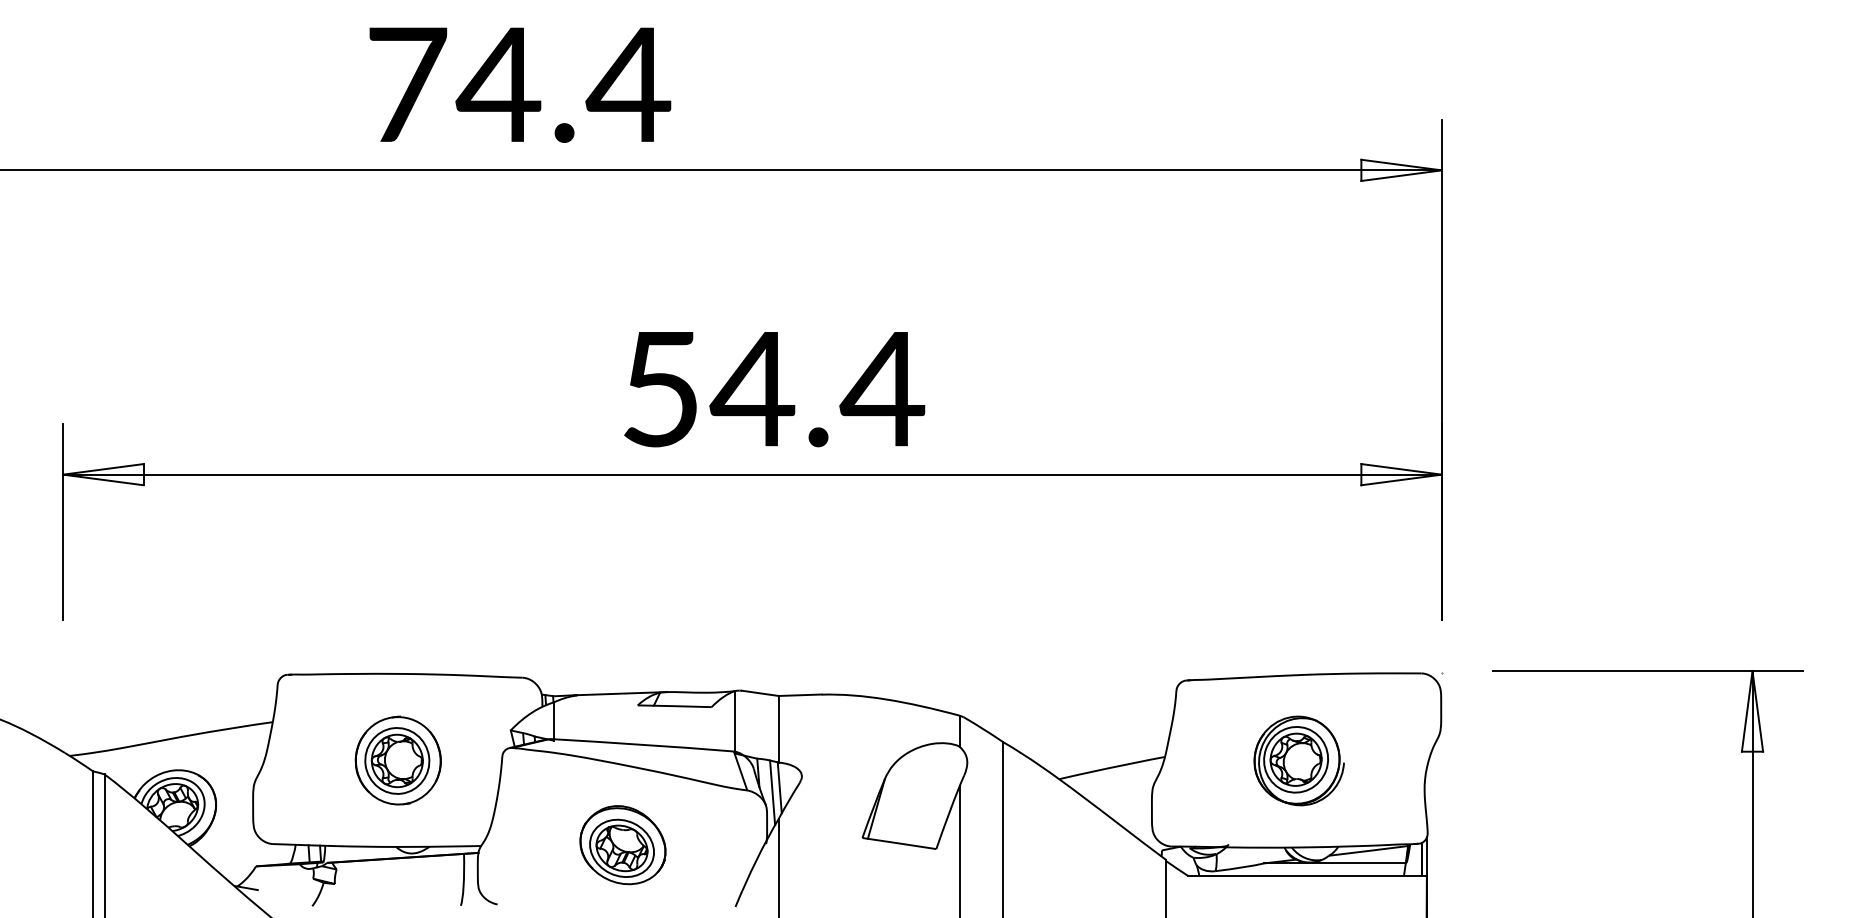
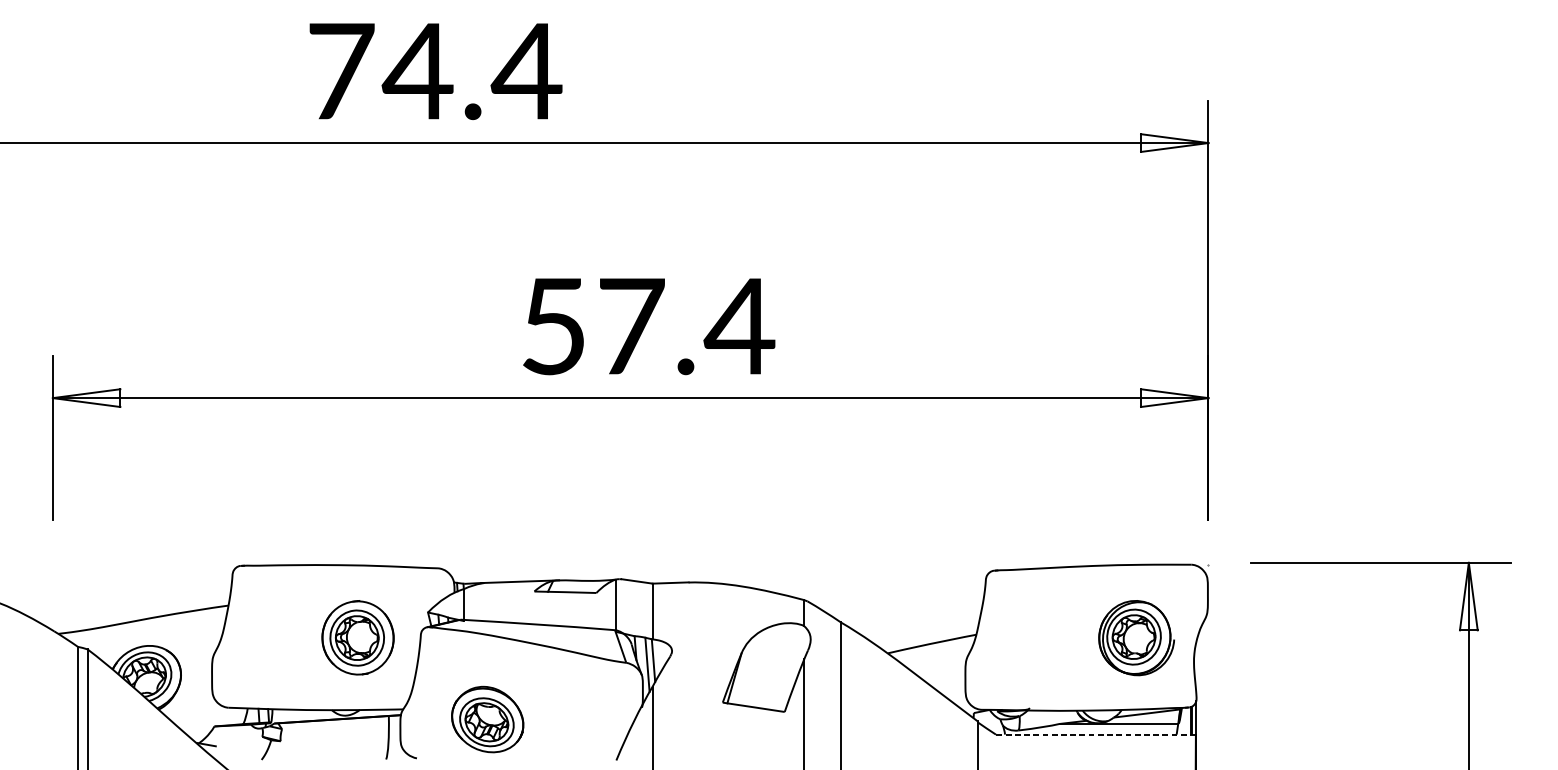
text: (752, 389) -> (630, 326), 54.4 -> 57.4
part: (397, 760) -> (357, 637), moved
part: (1298, 760) -> (1136, 637), moved
part: (622, 845) -> (487, 719), moved
line: (1307, 876) -> (1095, 734), solid -> dashed

